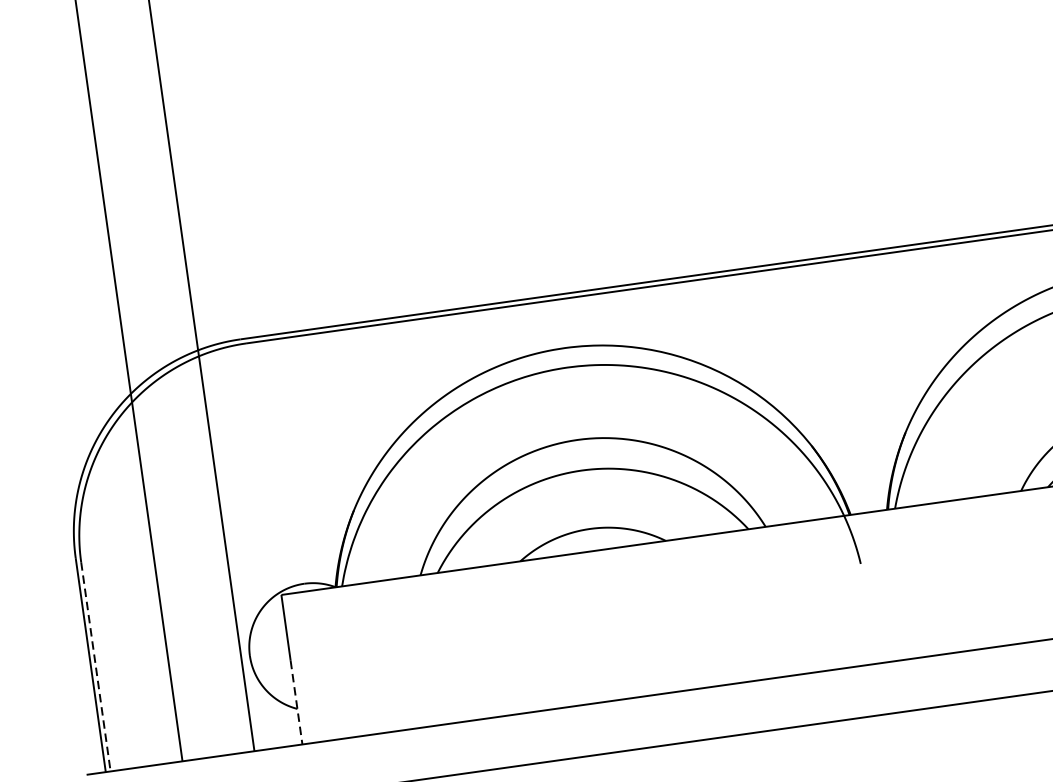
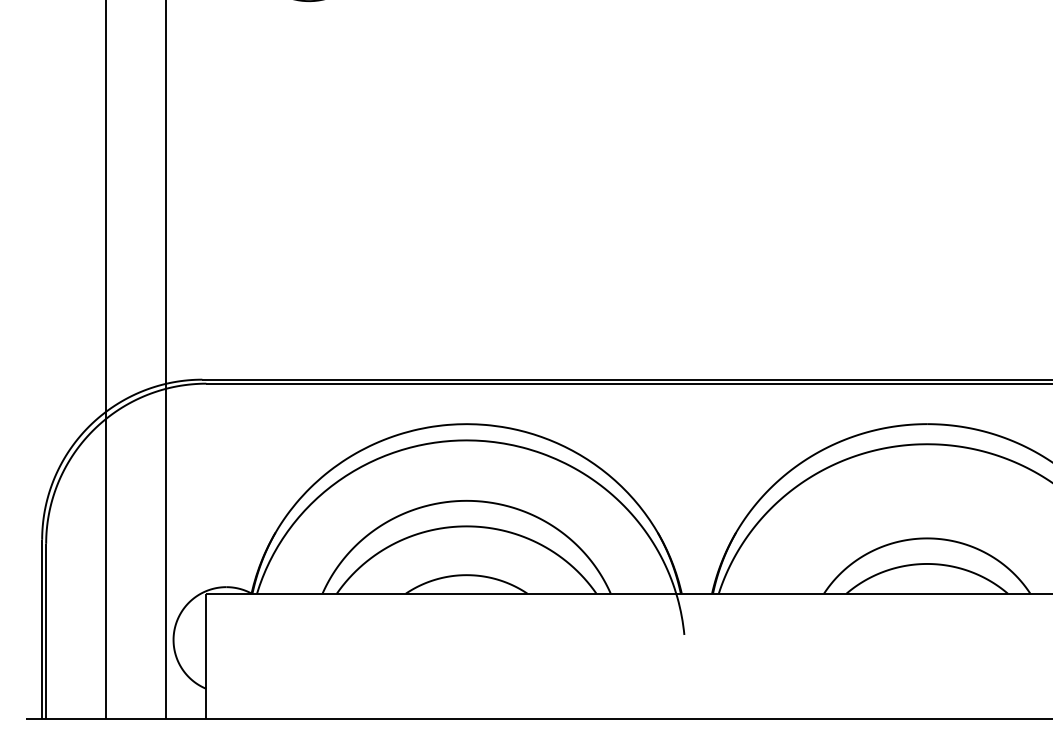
line: (96, 667) -> (46, 631), dashed -> solid
line: (296, 702) -> (206, 683), dashed -> solid

